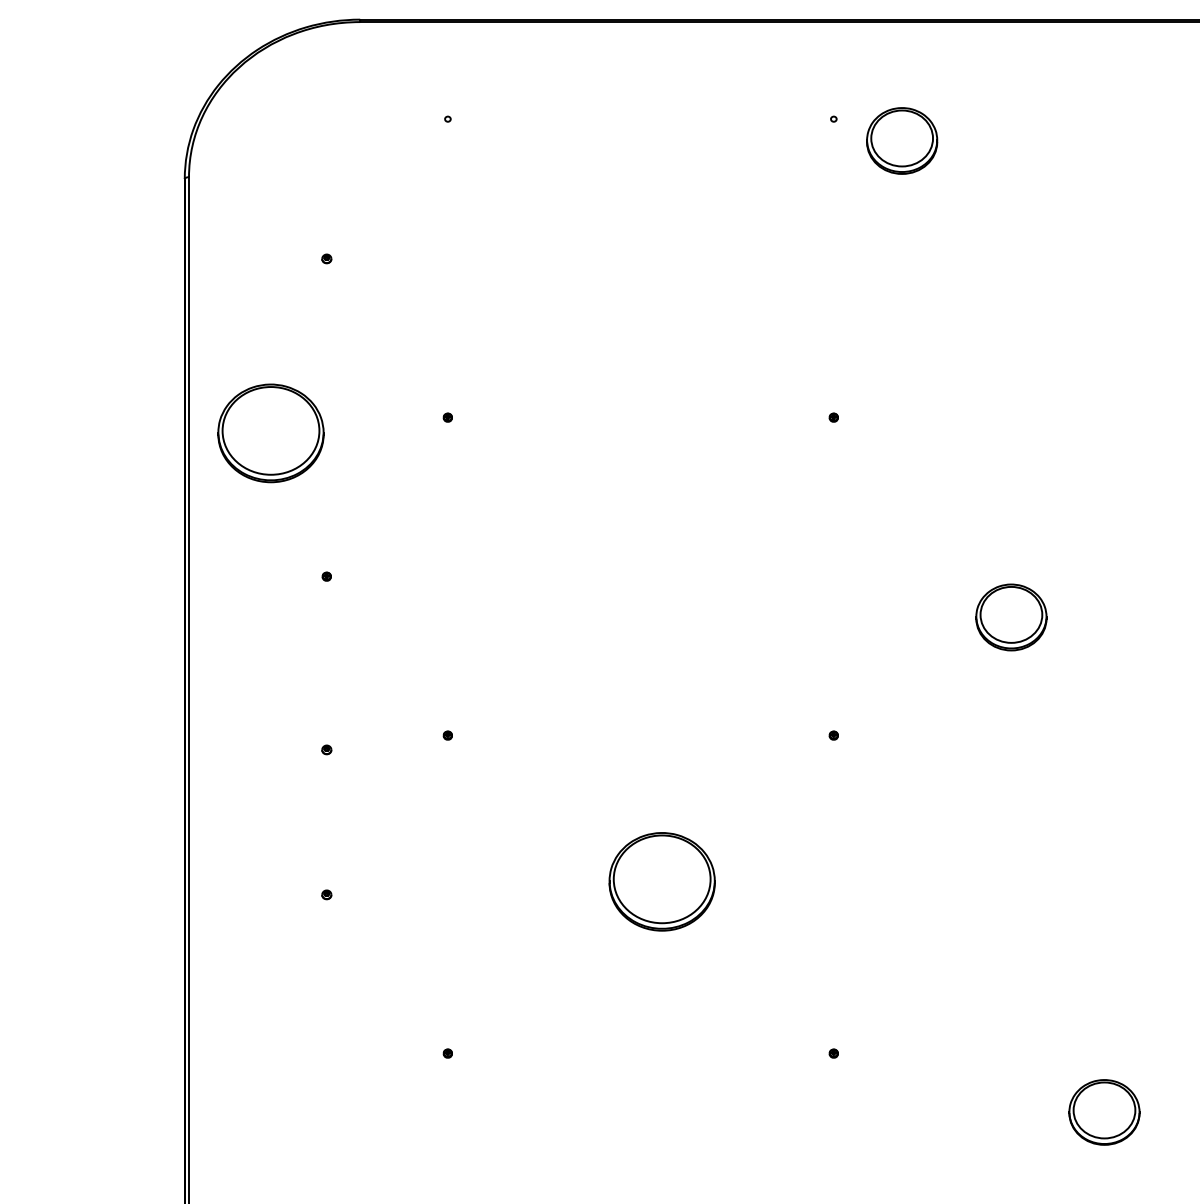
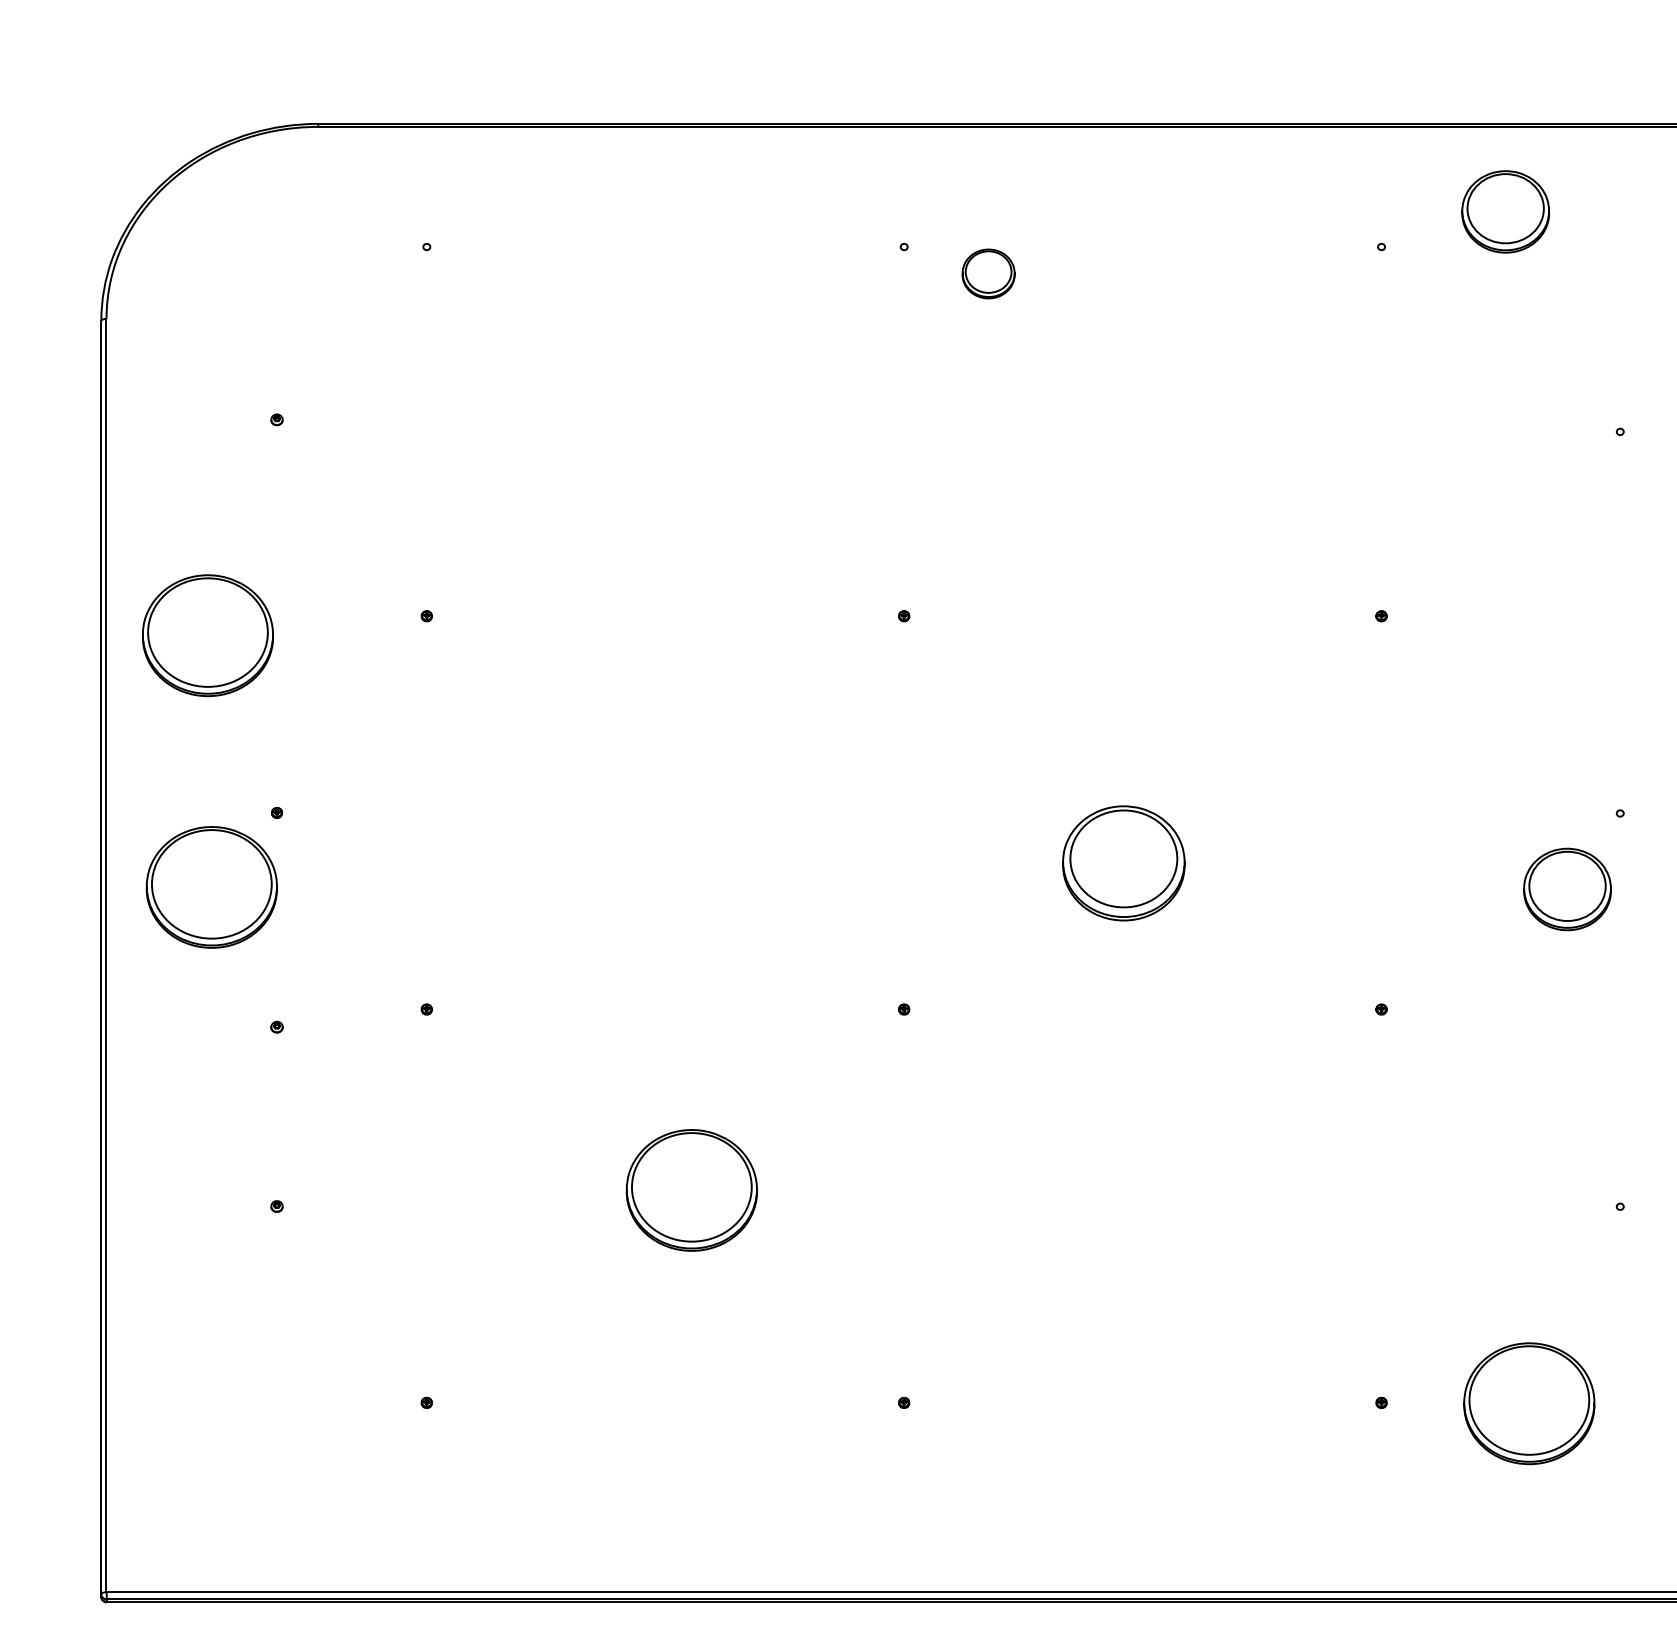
part: (901, 140) -> (988, 273), size x0.6
part: (1011, 617) -> (1123, 863), size x1.4
part: (273, 636) -> (211, 887), added
part: (1104, 1112) -> (1238, 1475), removed

